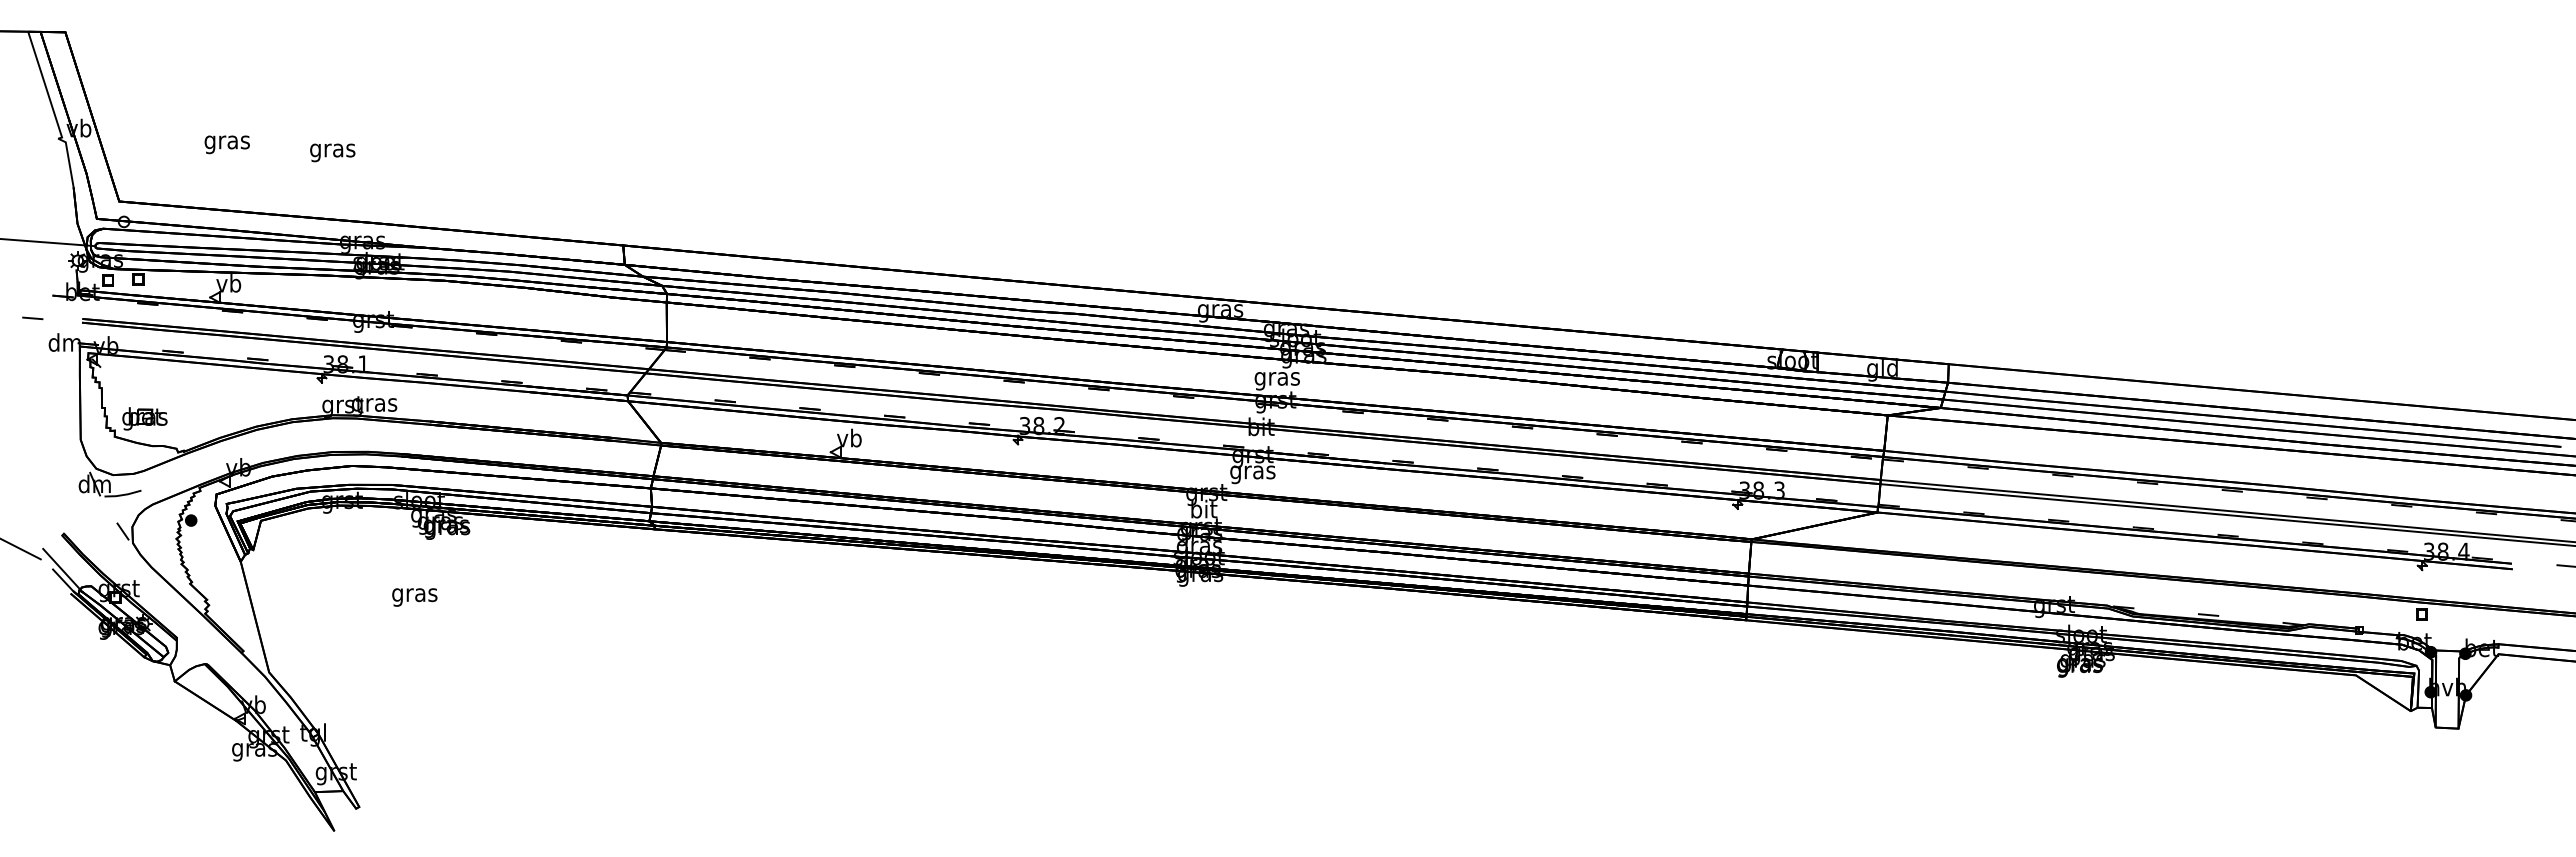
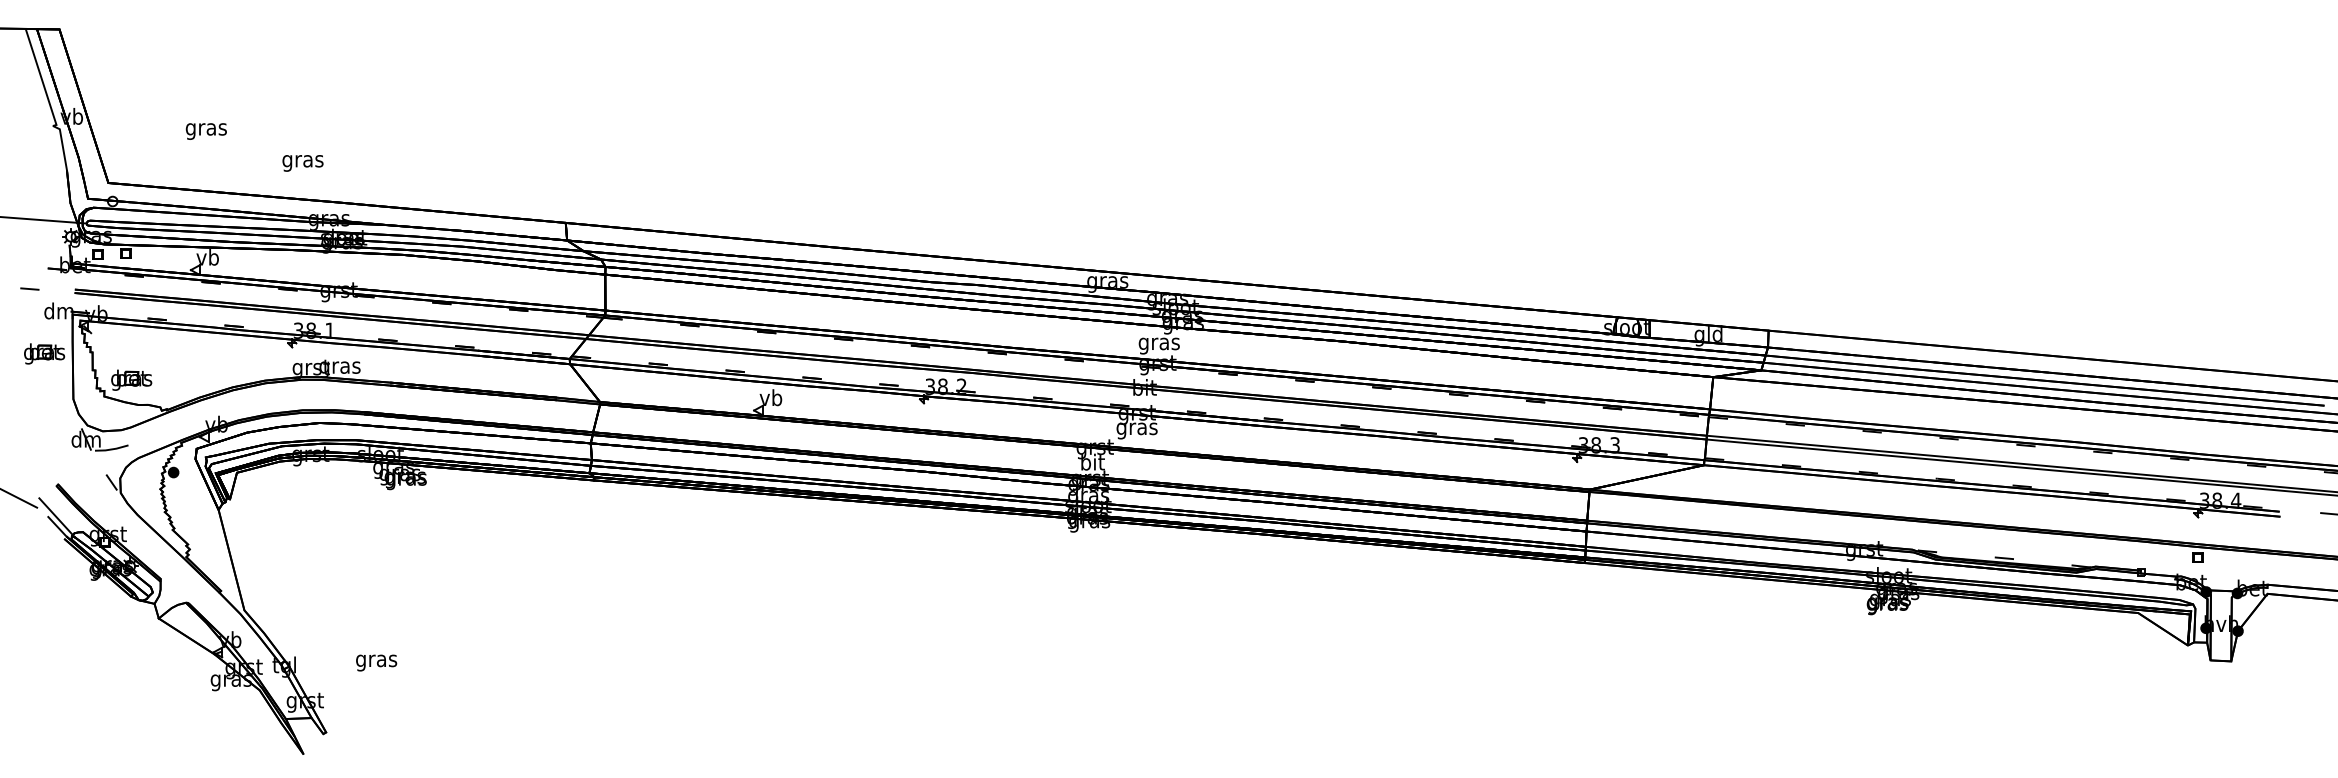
text: (332, 152) -> (302, 163), moved
part: (48, 389) -> (44, 353), added
text: (414, 597) -> (376, 663), moved

